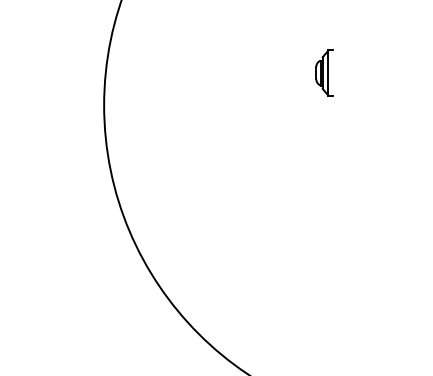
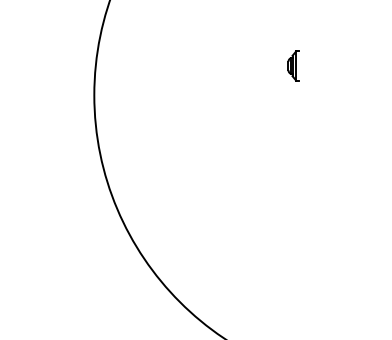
part: (324, 72) -> (293, 65), size x0.71

